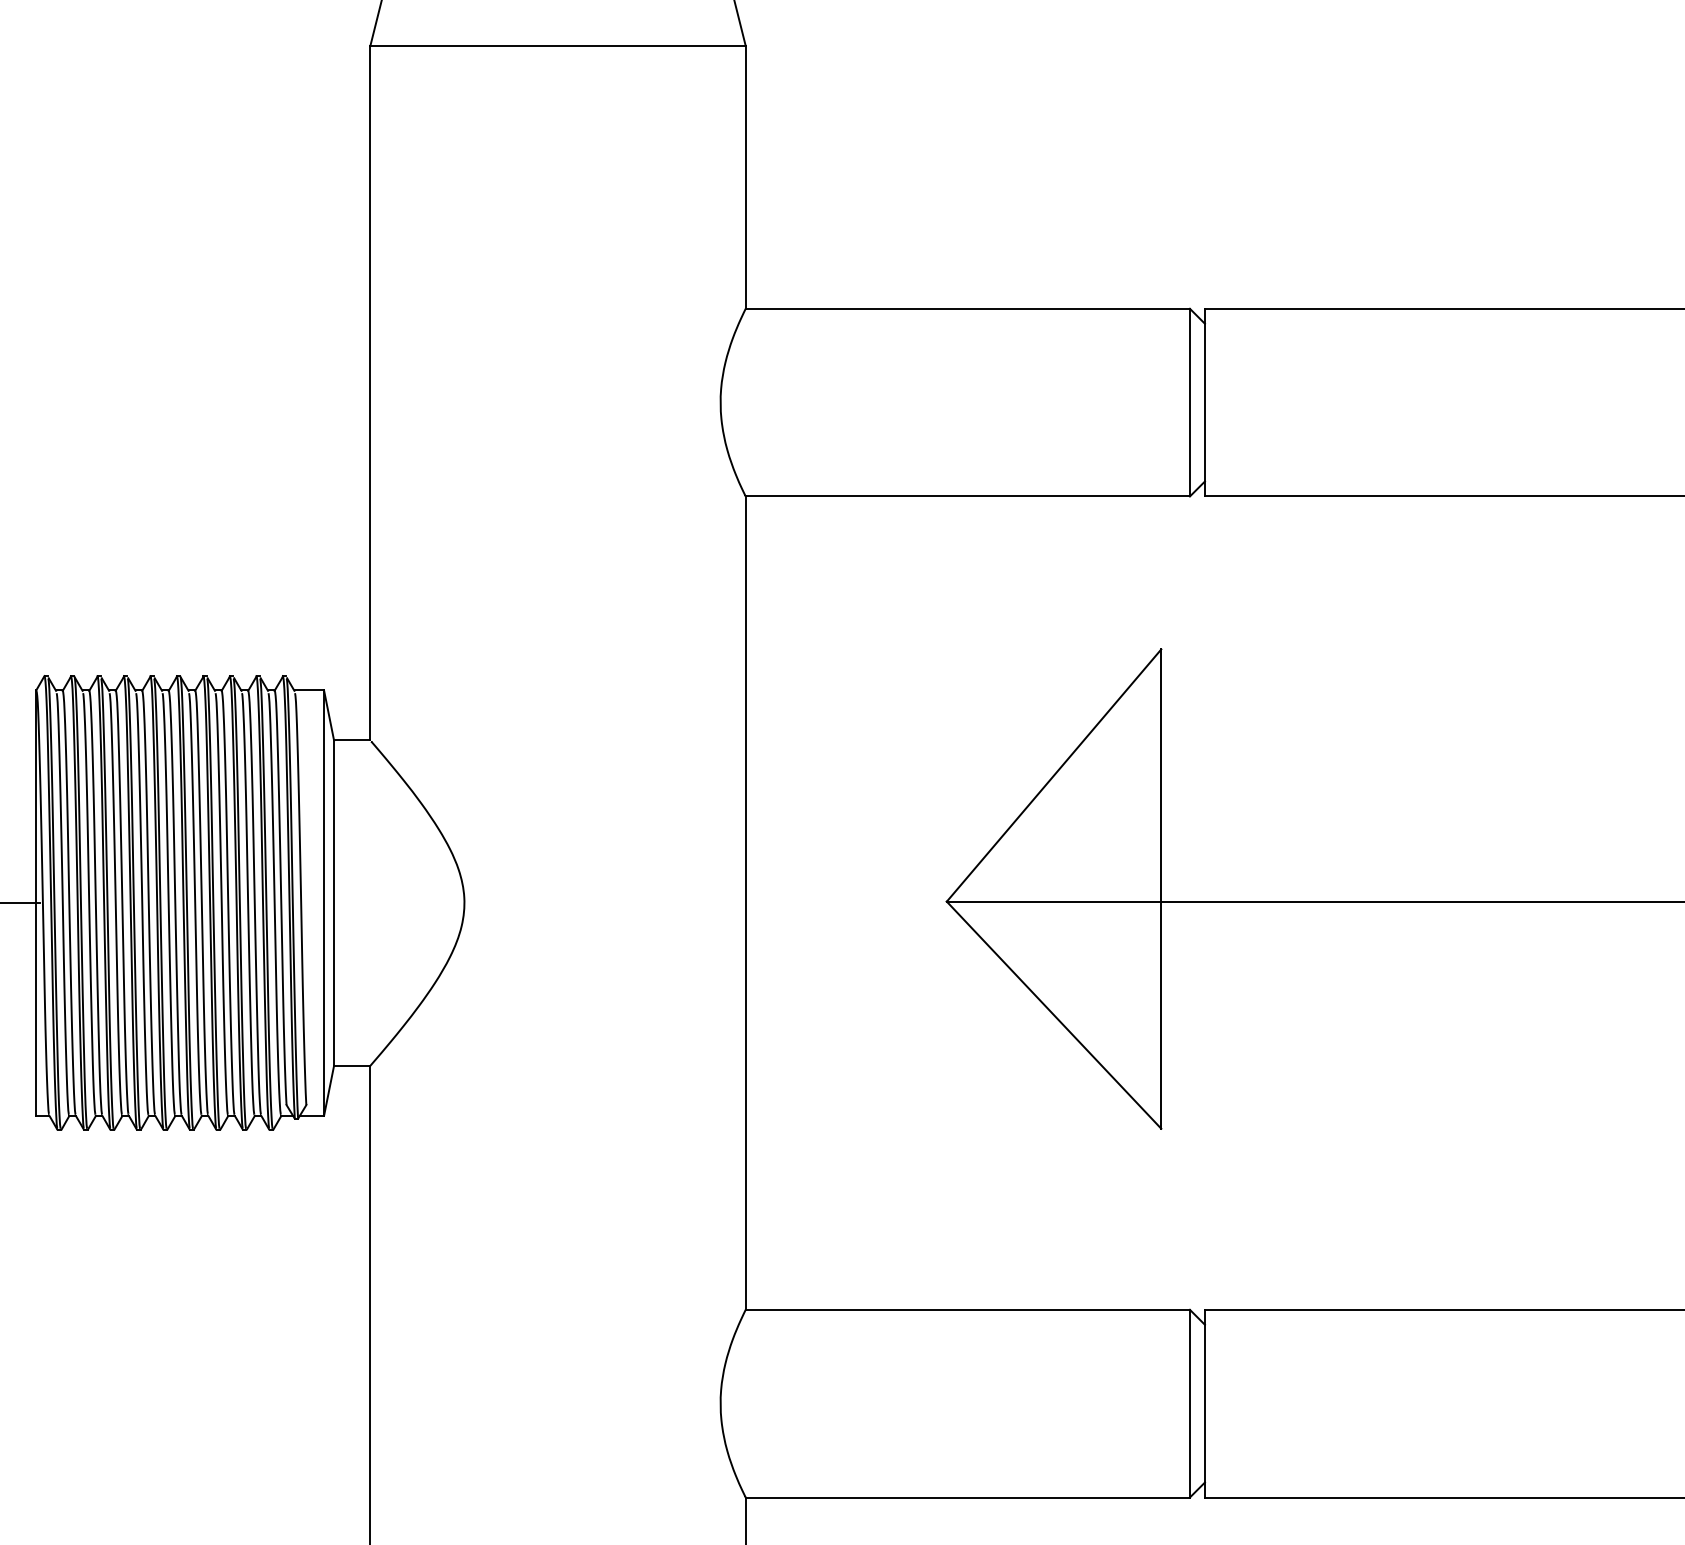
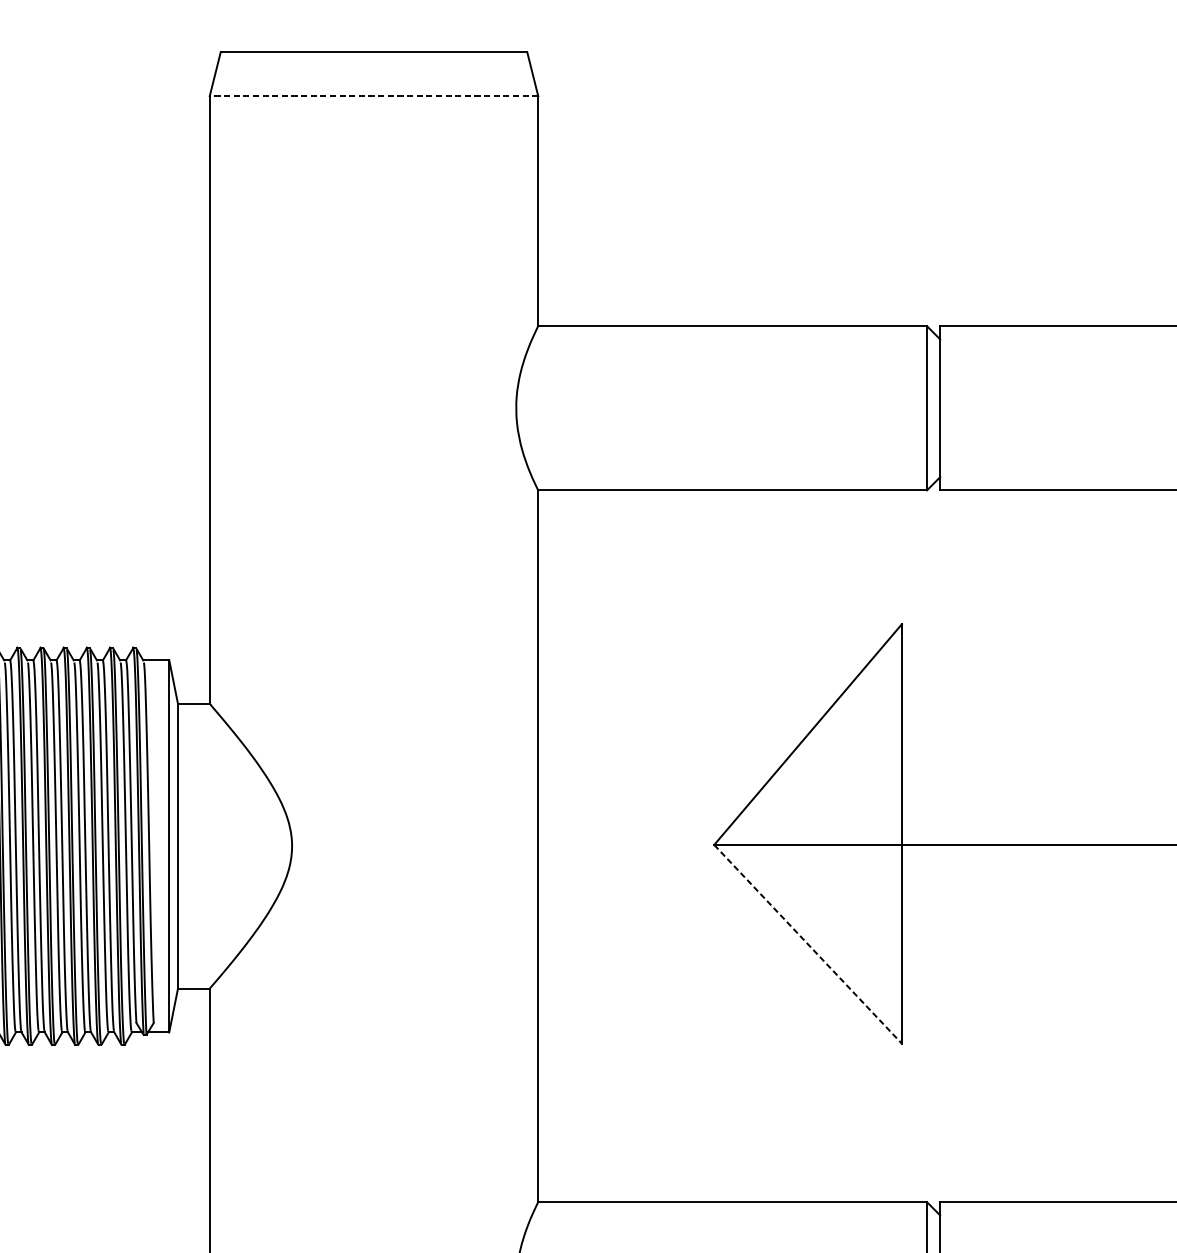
line: (558, 46) -> (374, 96), solid -> dashed
line: (1054, 1015) -> (808, 944), solid -> dashed

